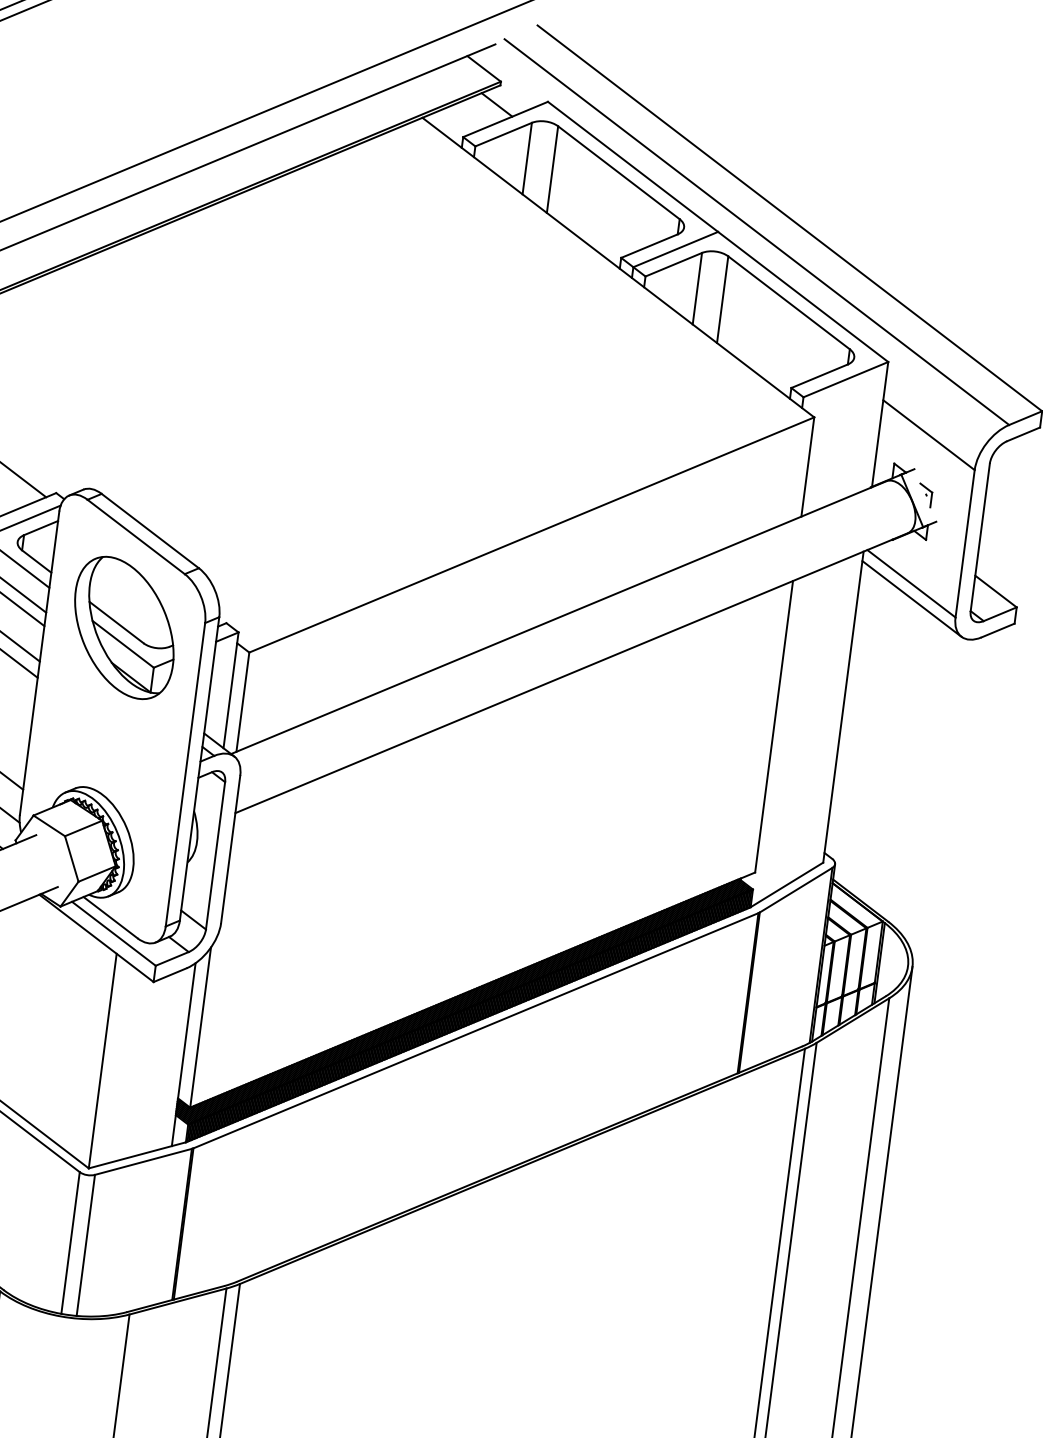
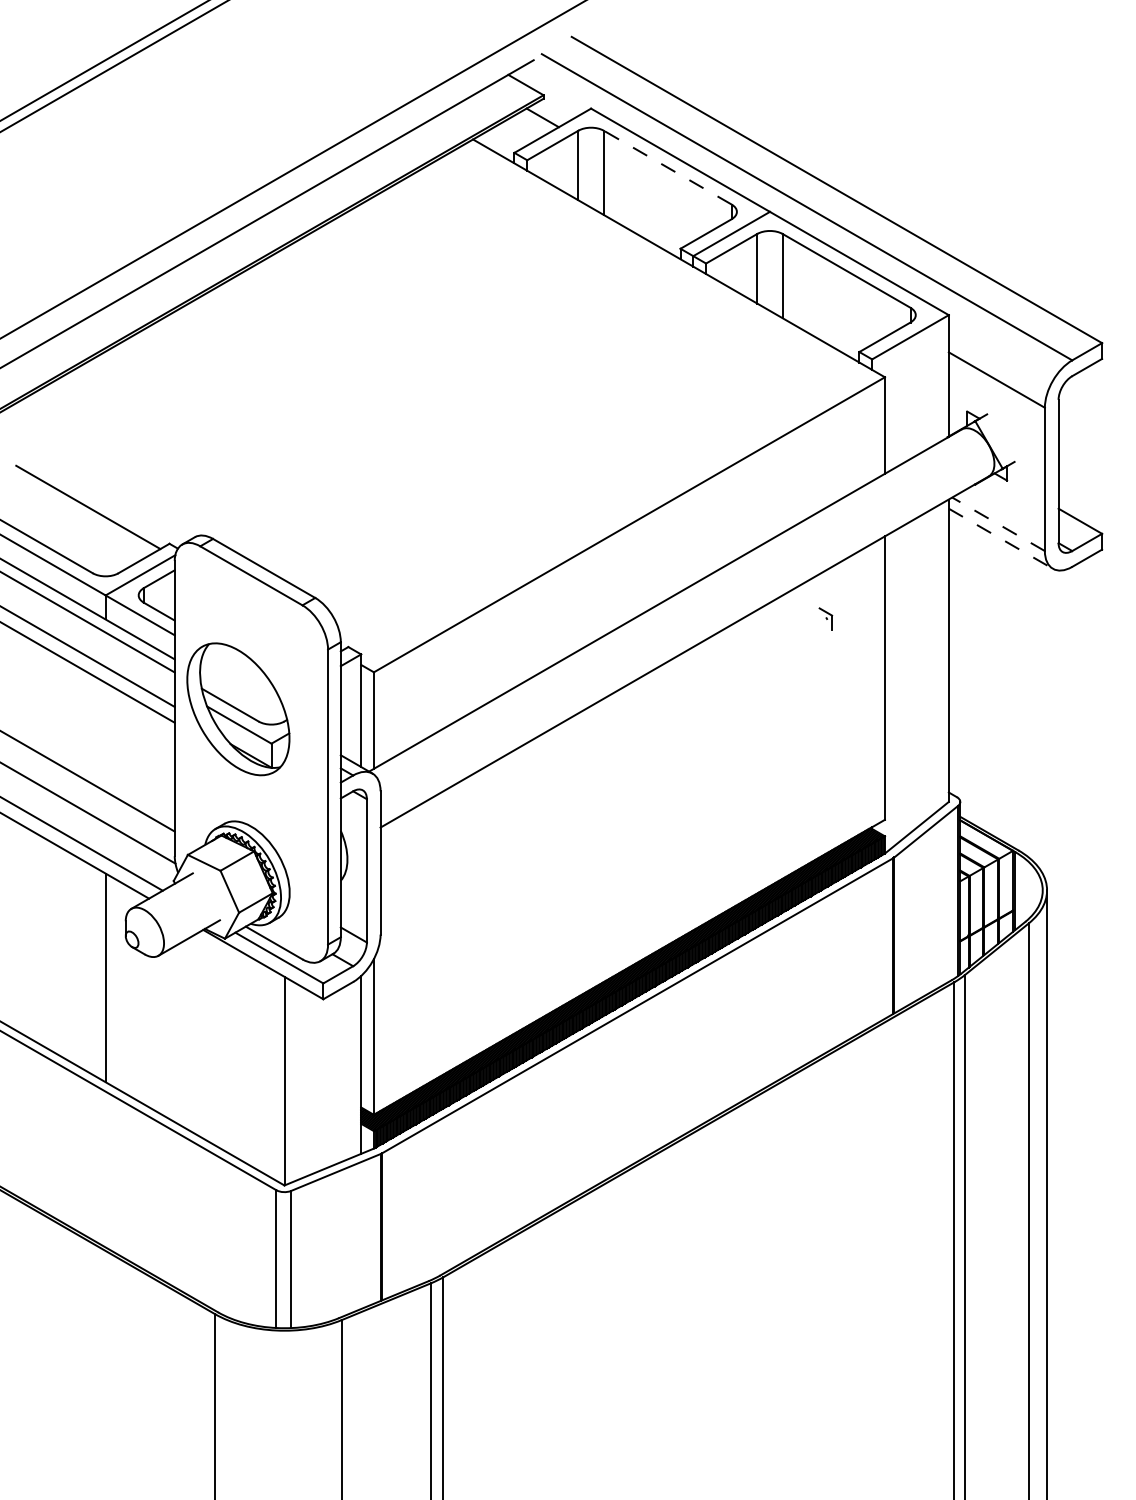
line: (618, 172) -> (667, 167), solid -> dashed
part: (925, 494) -> (825, 618), moved
line: (911, 583) -> (998, 524), solid -> dashed
line: (912, 599) -> (1001, 539), solid -> dashed
part: (124, 628) -> (238, 709), moved

